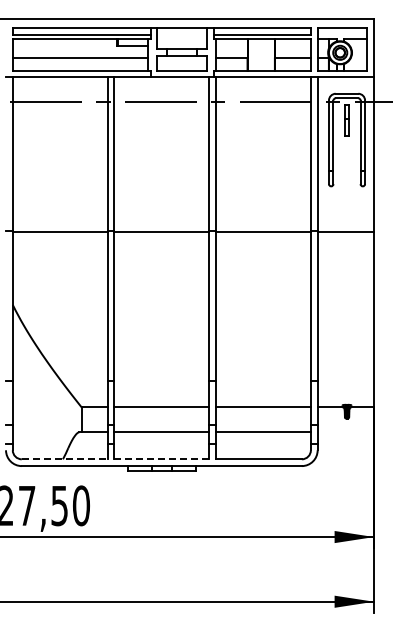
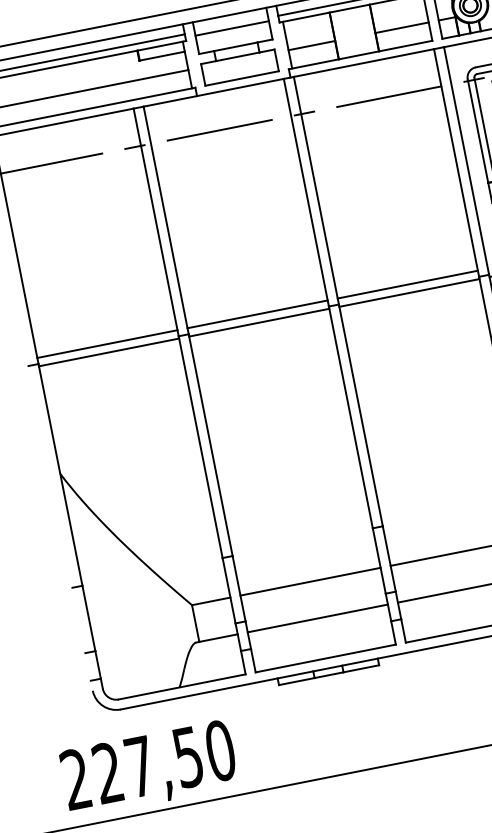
line: (182, 37) -> (232, 29), added
line: (59, 226) -> (106, 344), added
line: (161, 226) -> (257, 314), added
line: (263, 226) -> (407, 284), added
line: (64, 459) -> (181, 687), dashed -> solid
line: (162, 459) -> (326, 658), dashed -> solid

